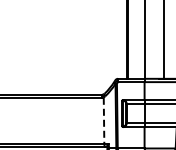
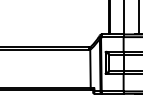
line: (104, 120) -> (90, 68), dashed -> solid

